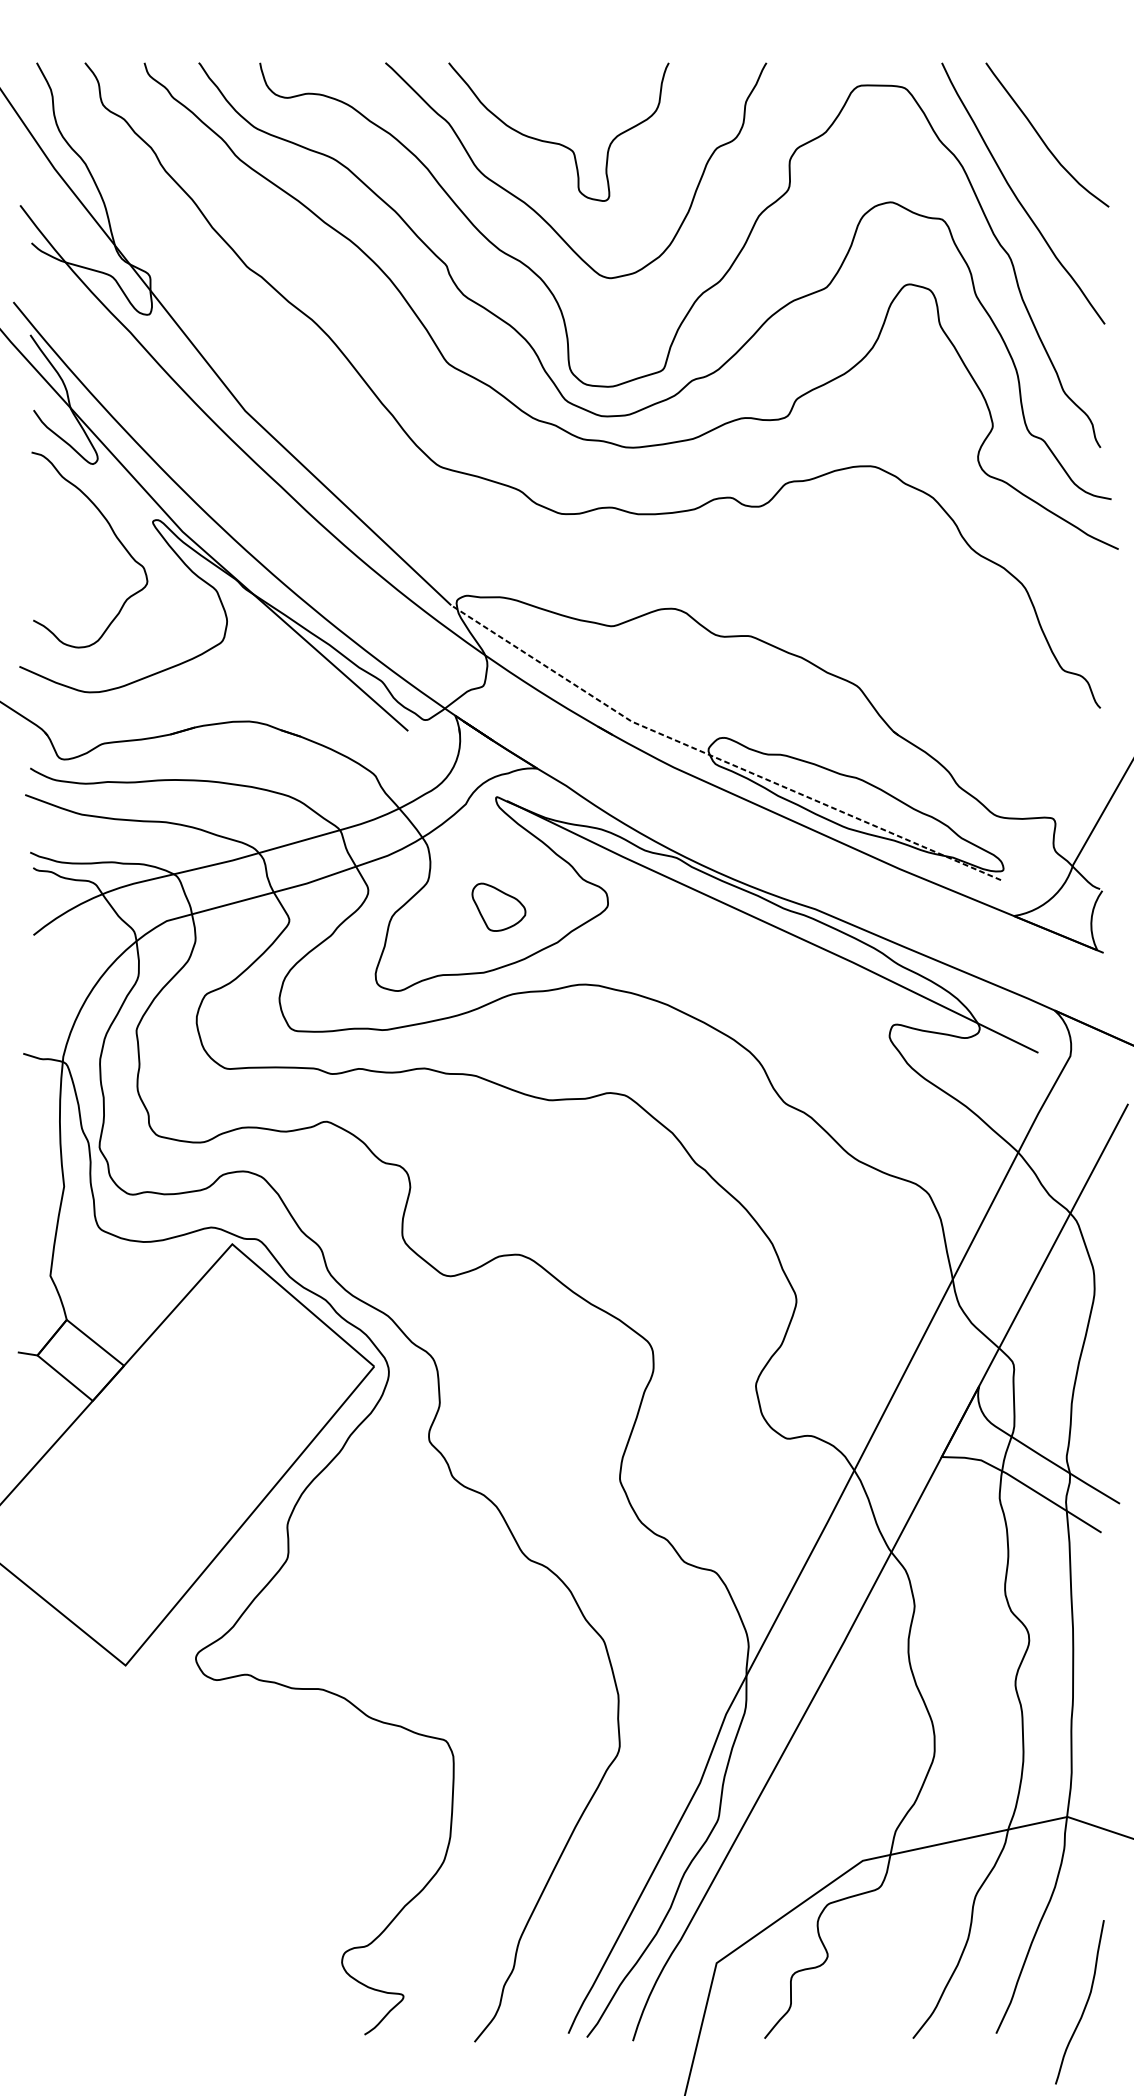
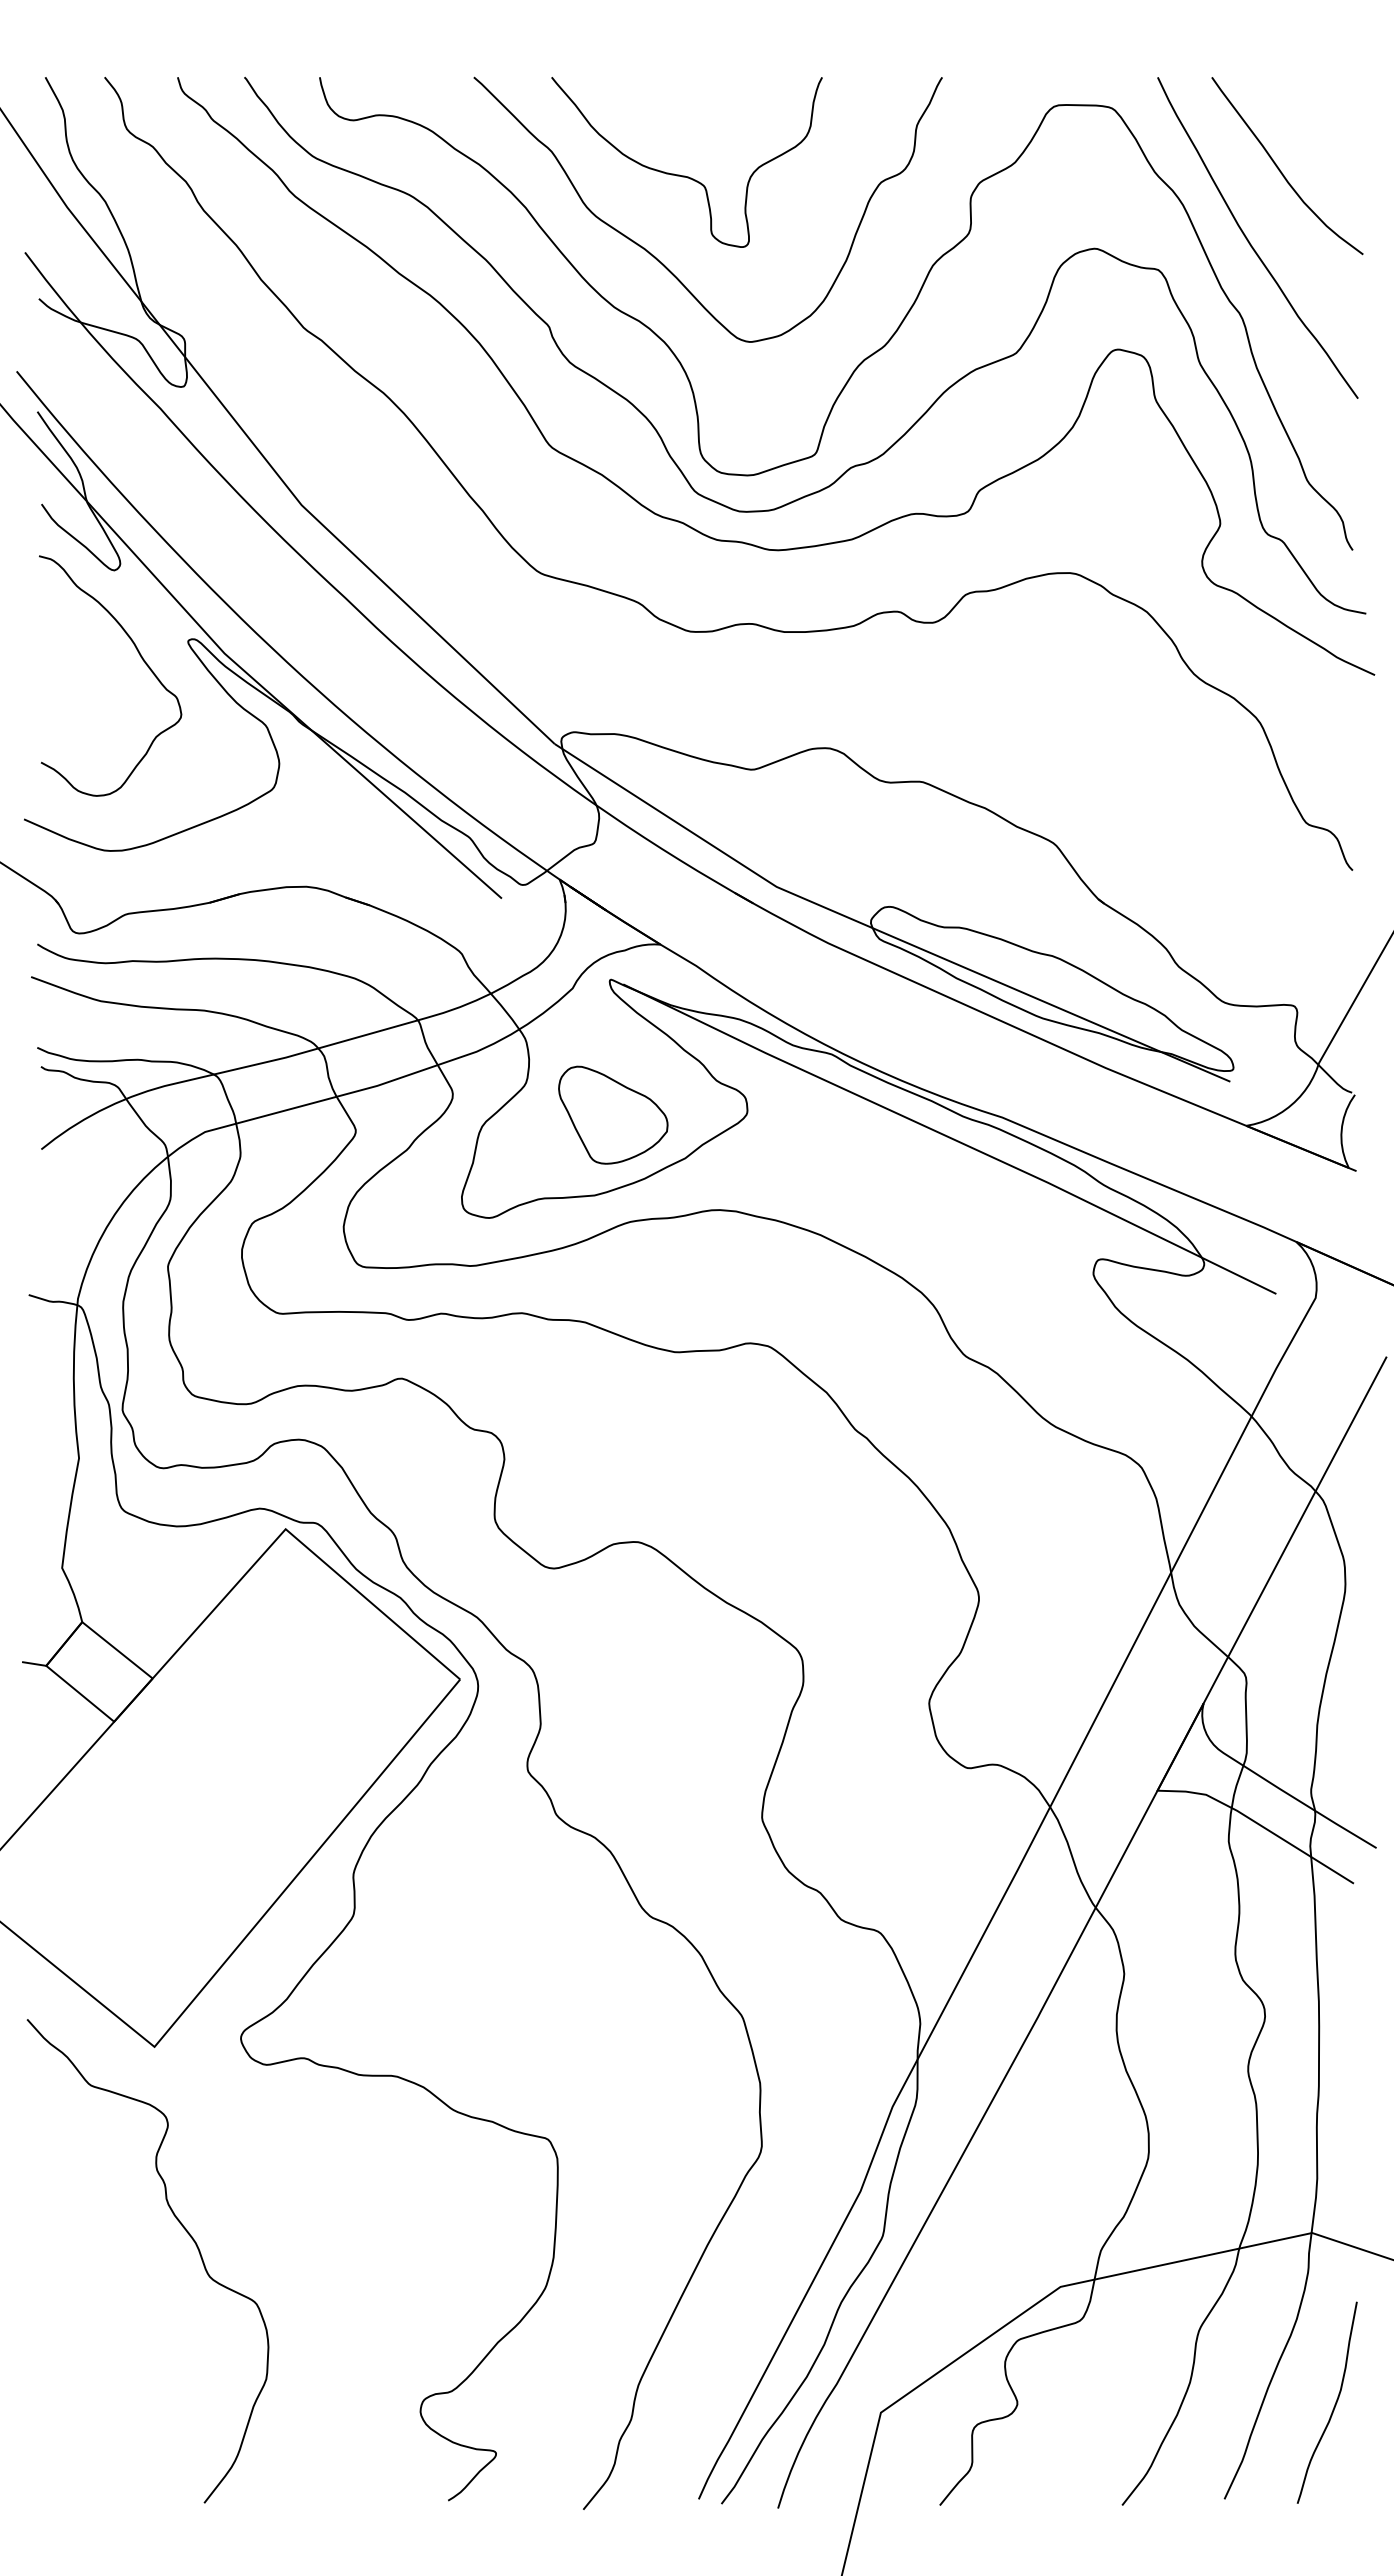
line: (717, 758) -> (882, 932), dashed -> solid
part: (499, 906) -> (613, 1114), size x1.67
curve: (151, 1816) -> (186, 2232), added
curve: (1085, 2003) -> (1334, 2404), moved

